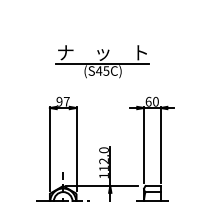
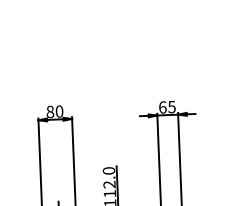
part: (102, 61) -> (102, 58), removed
text: (62, 101) -> (54, 111), 97 -> 80
text: (155, 101) -> (171, 106), 60 -> 65

